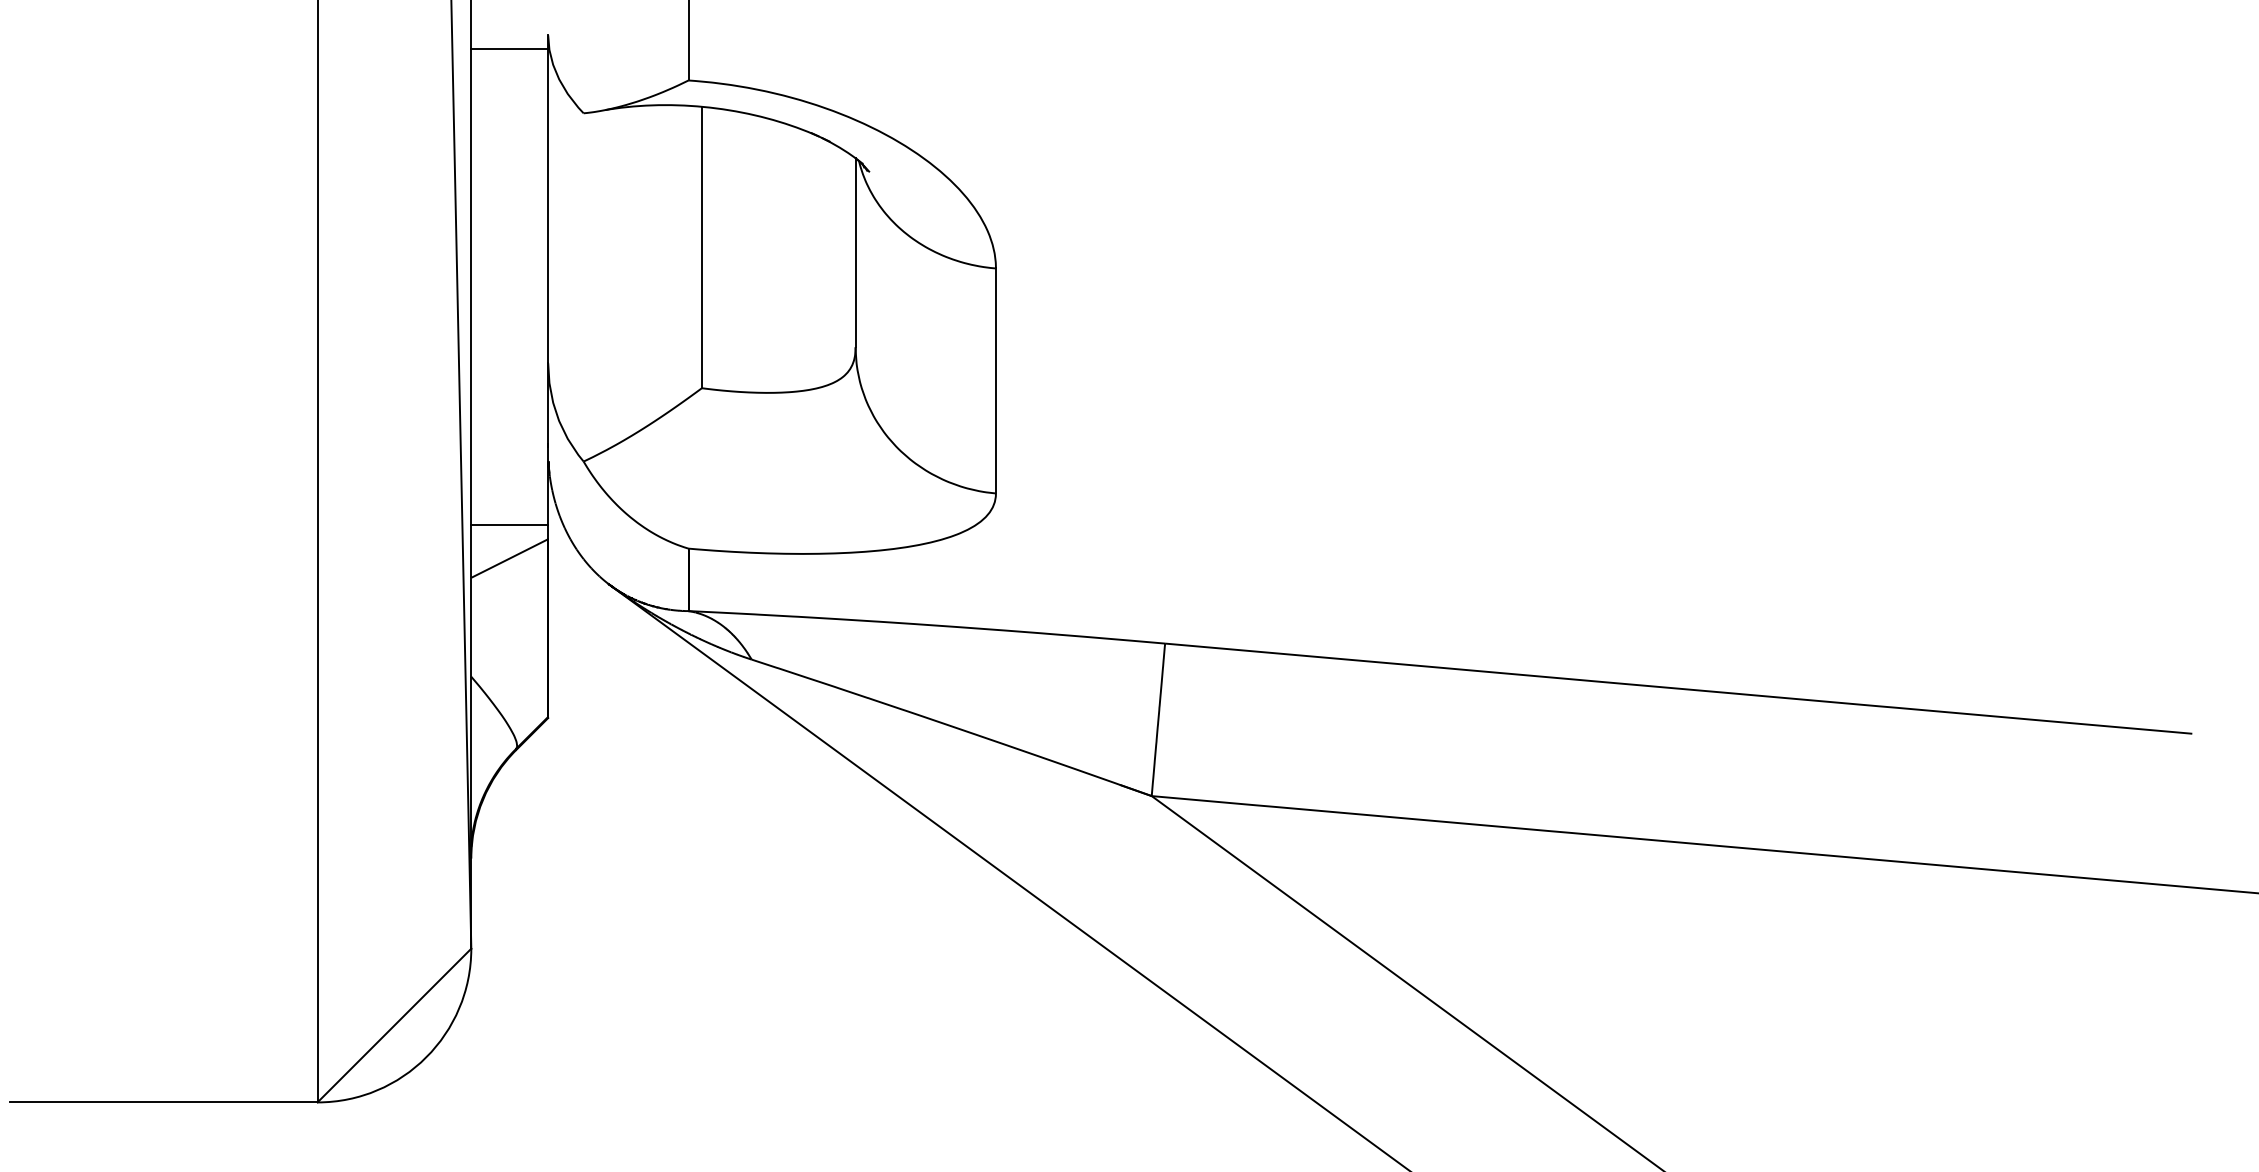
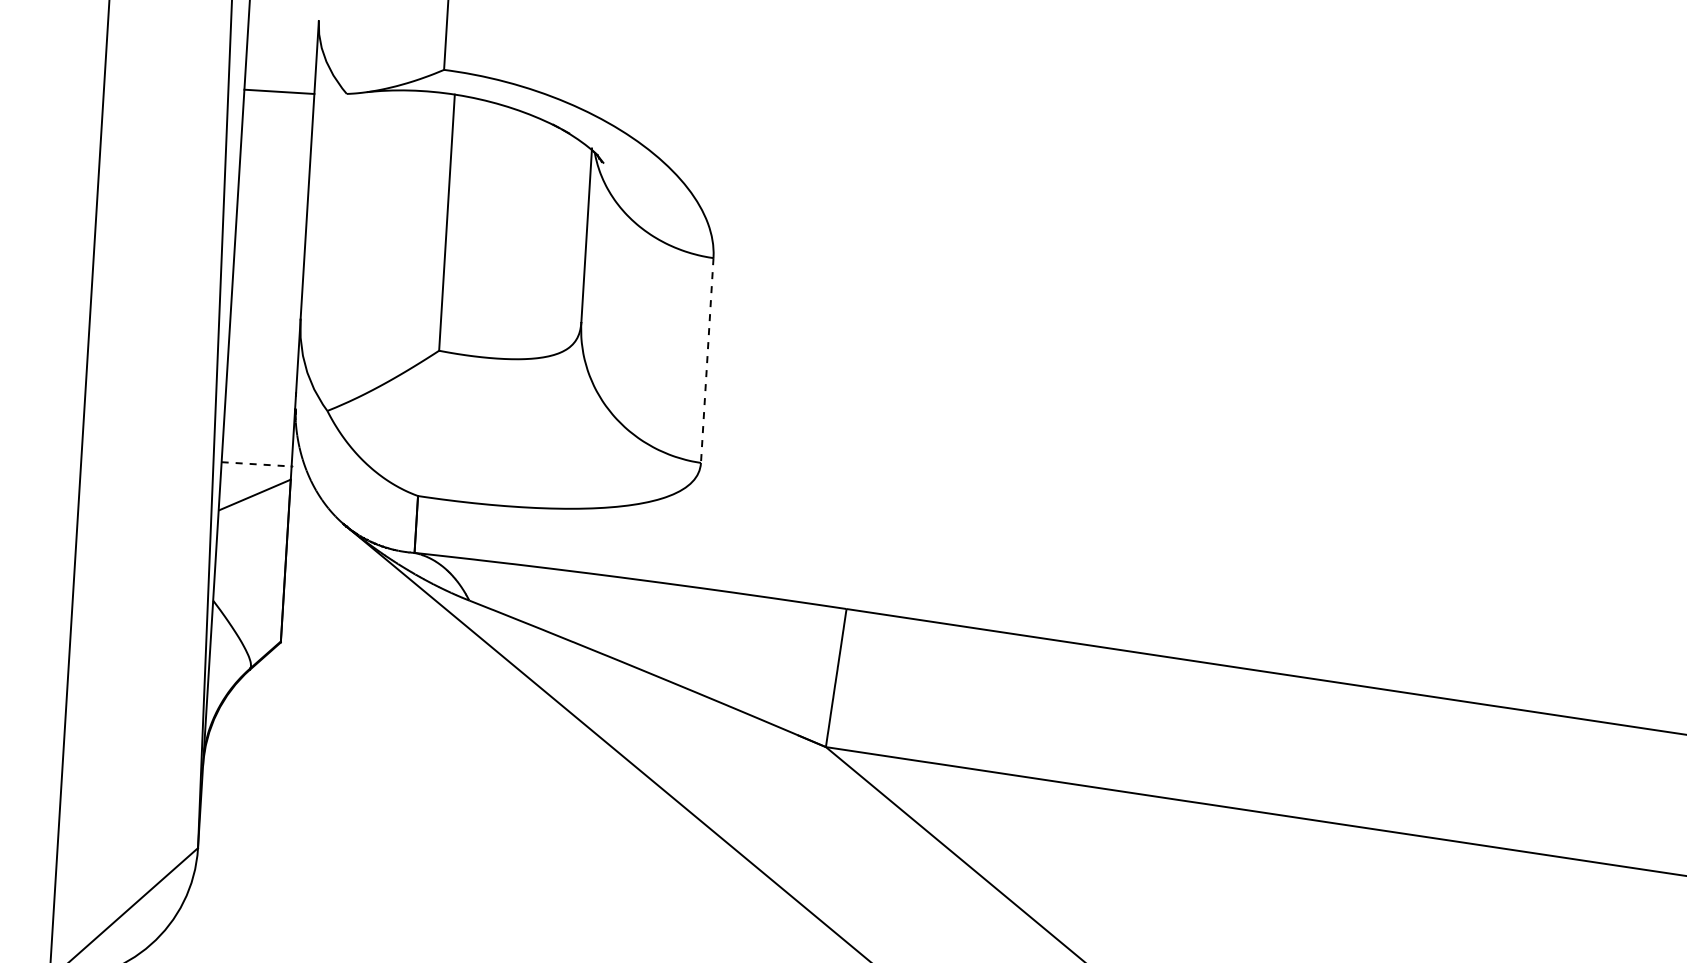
line: (509, 48) -> (279, 91), moved
line: (995, 381) -> (706, 360), solid -> dashed
line: (510, 524) -> (257, 464), solid -> dashed

